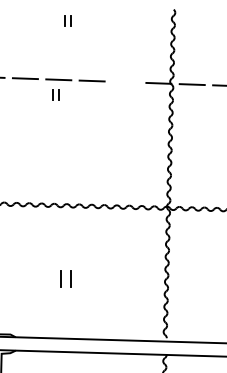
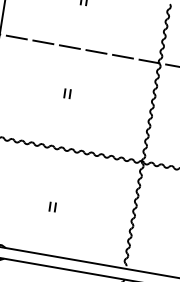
line: (125, 81) -> (123, 56), added
part: (55, 94) -> (67, 92), moved
part: (65, 278) -> (52, 206), size x0.62

